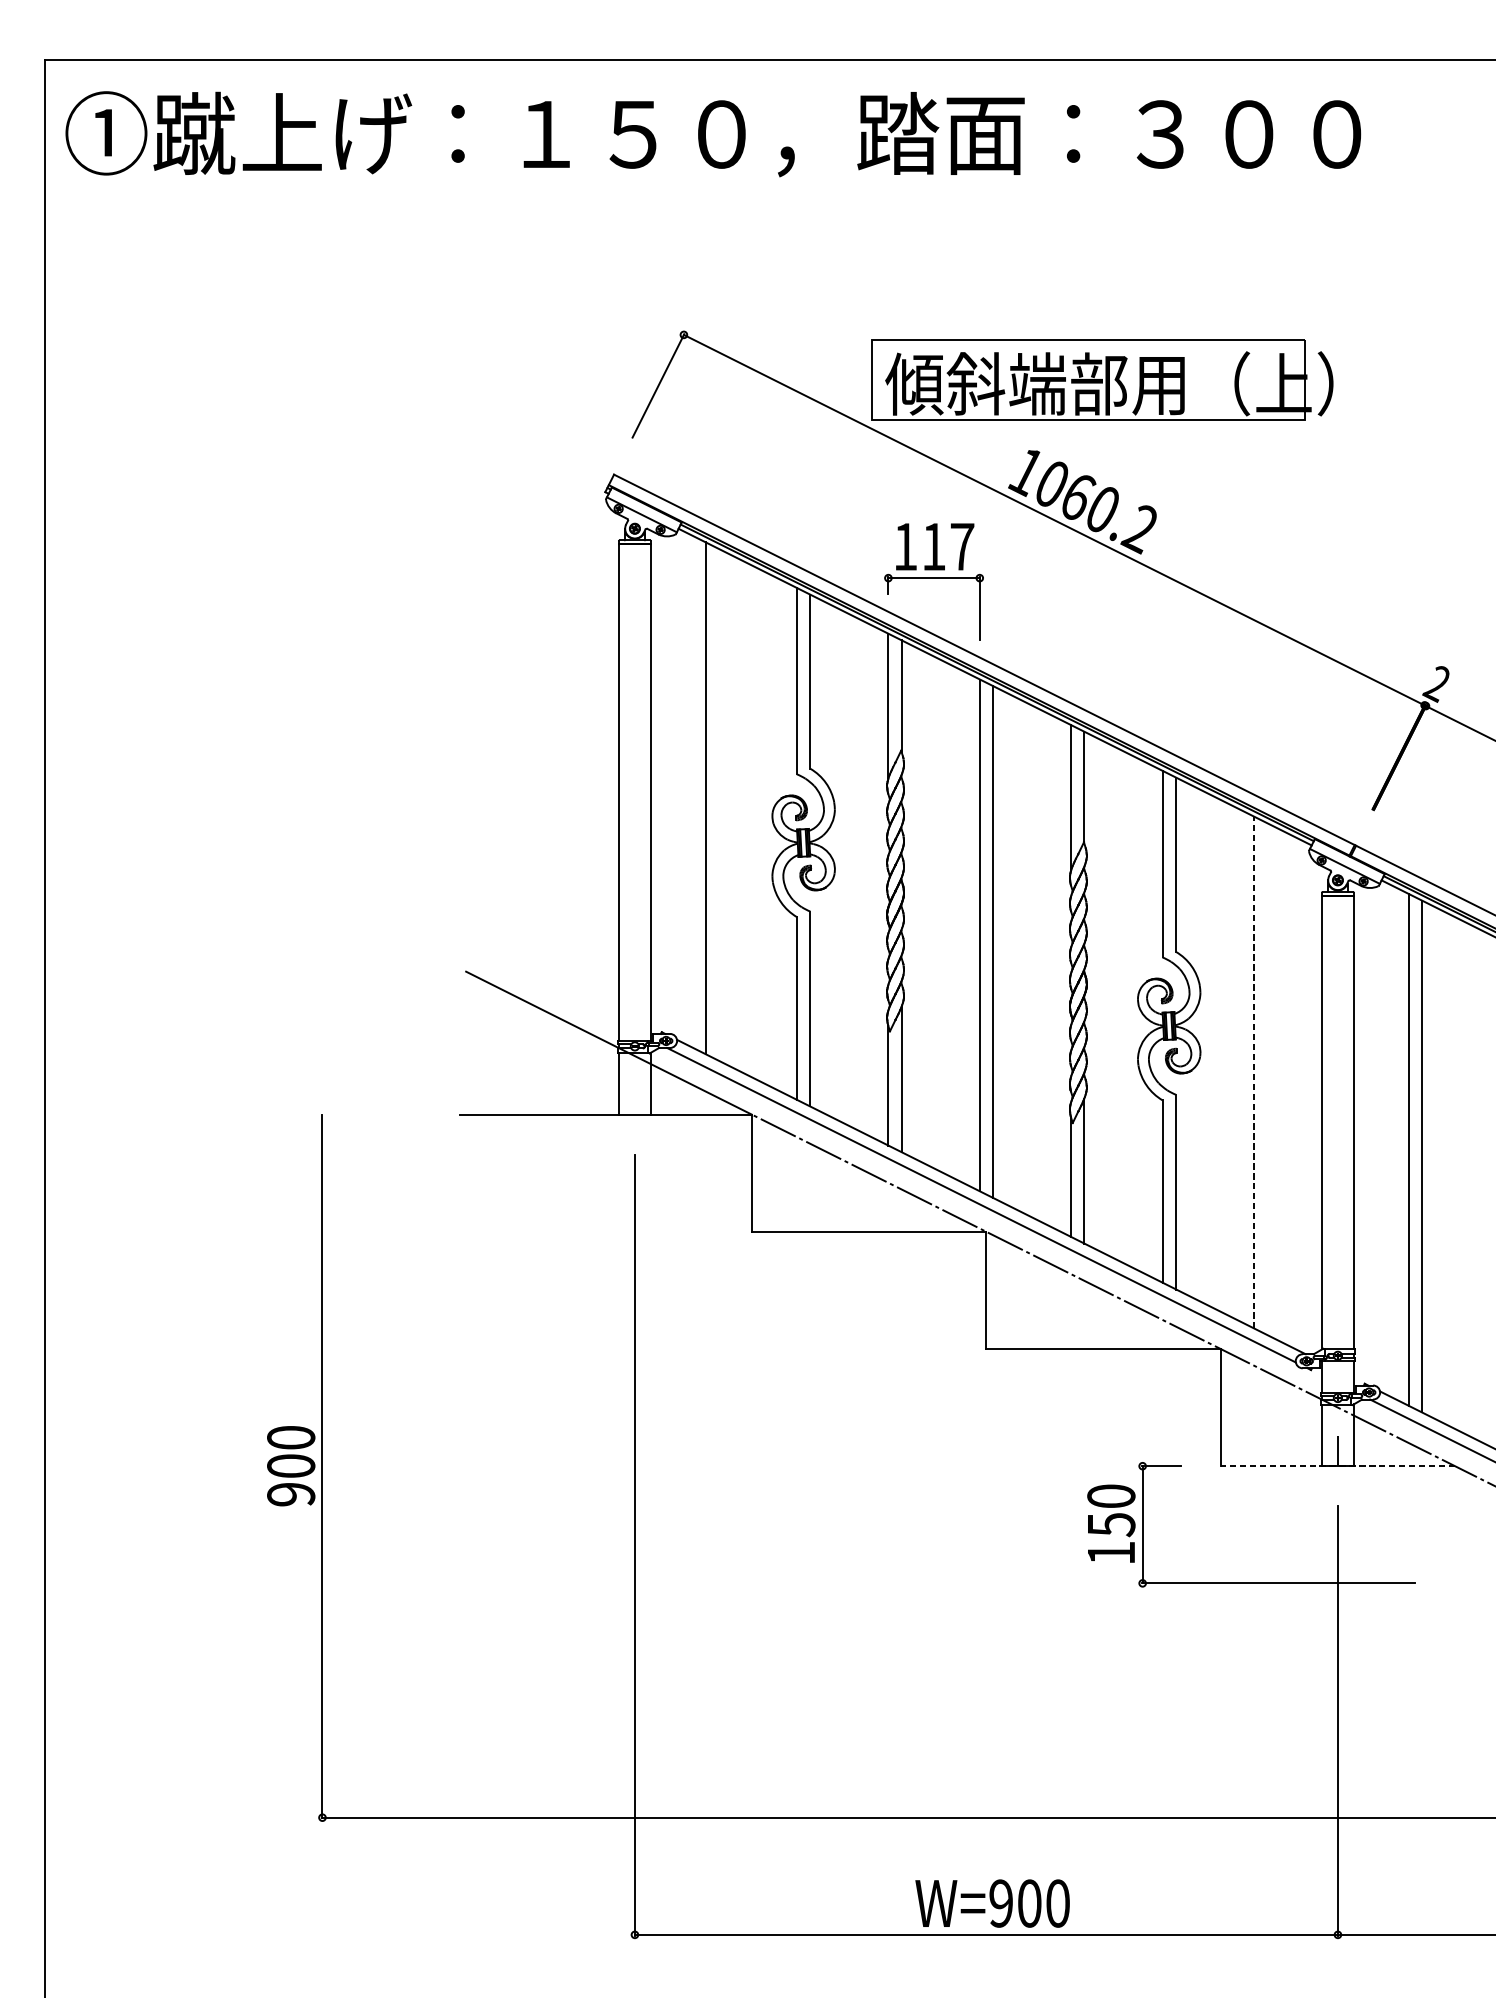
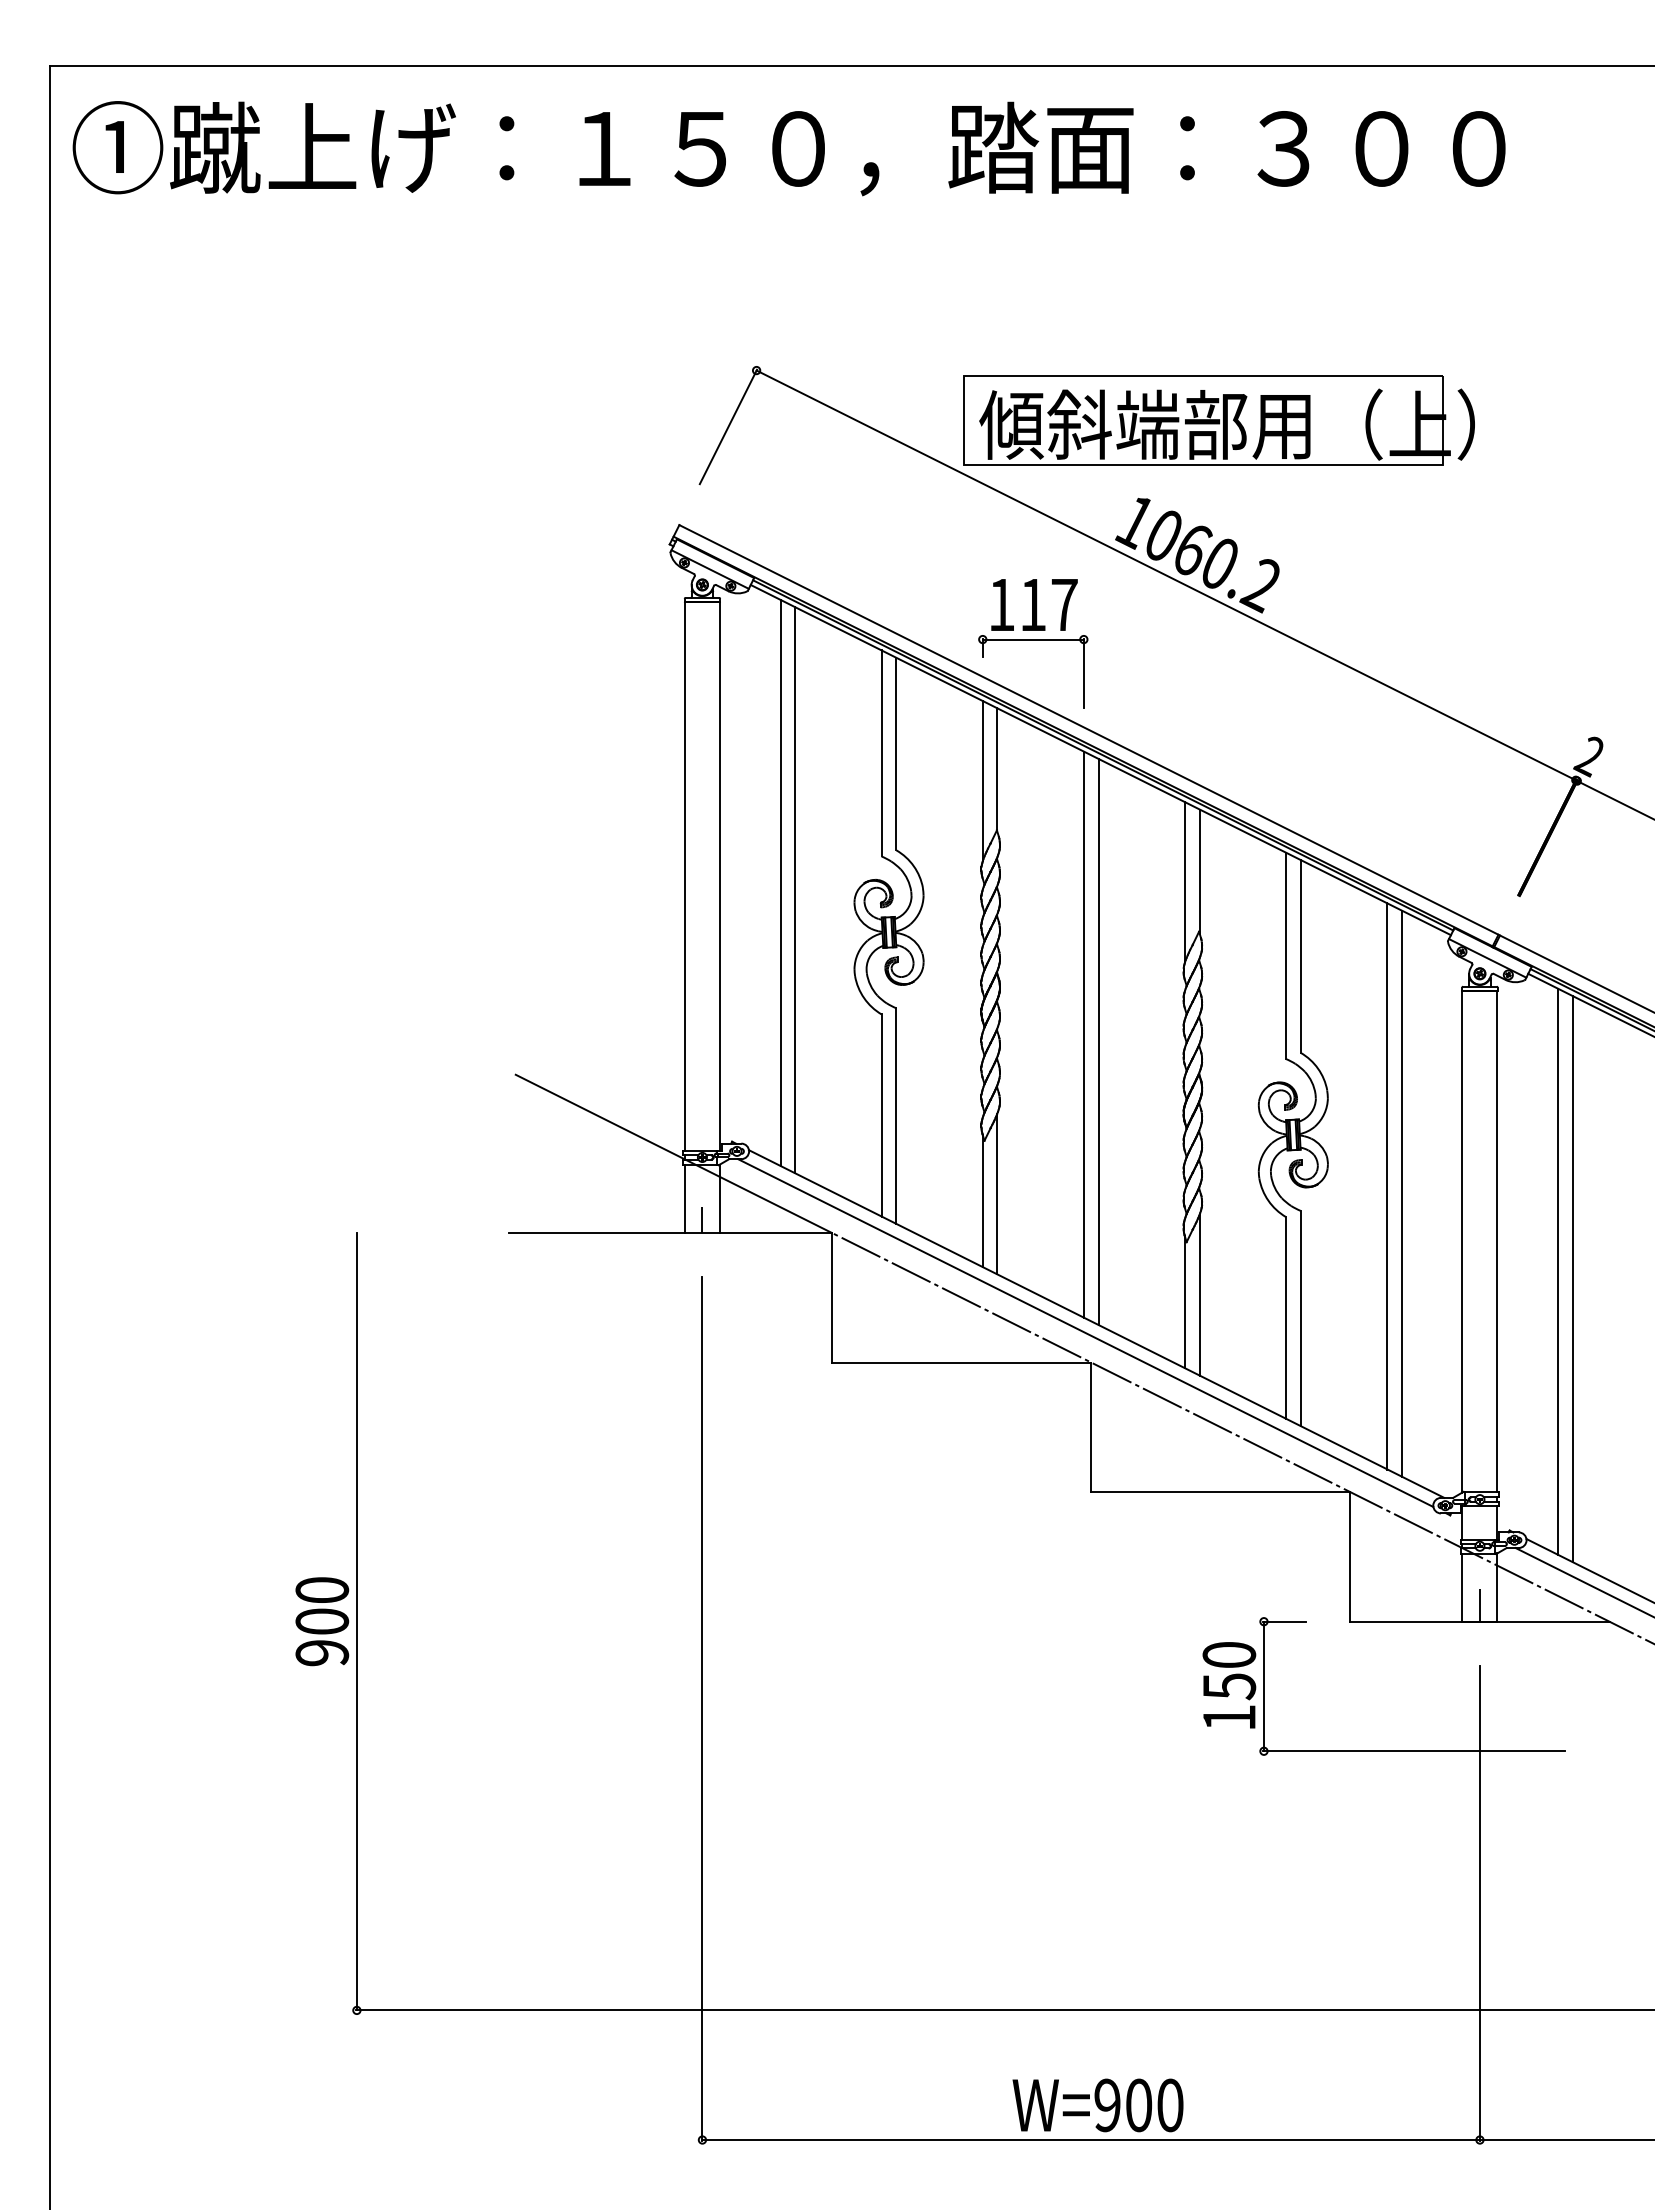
line: (719, 805) -> (795, 890), added
line: (1254, 1071) -> (1387, 1185), dashed -> solid
line: (1267, 1079) -> (1401, 1193), added
line: (634, 1102) -> (702, 1219), added
line: (1337, 1466) -> (1479, 1621), dashed -> solid

